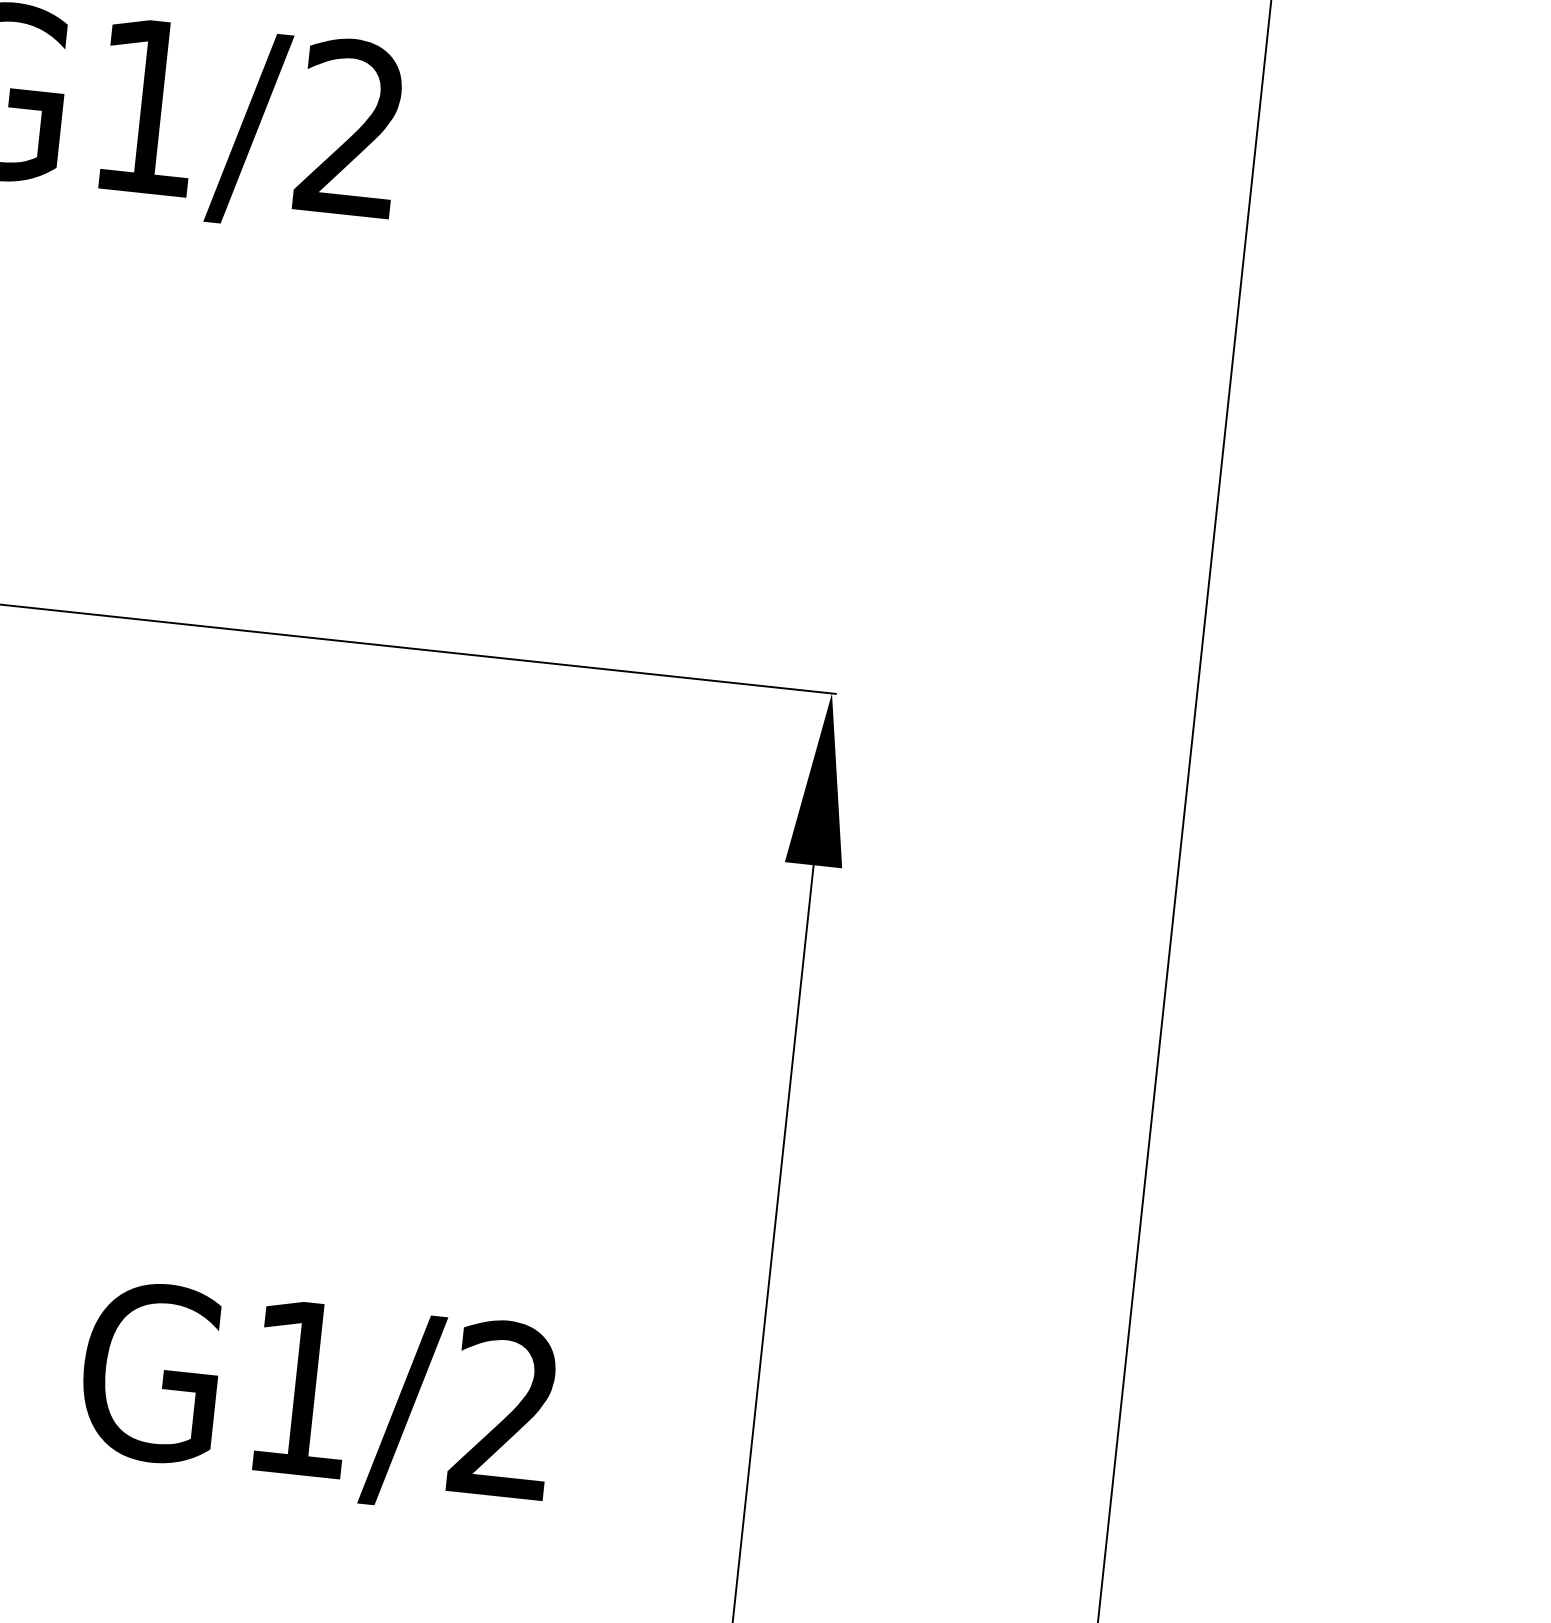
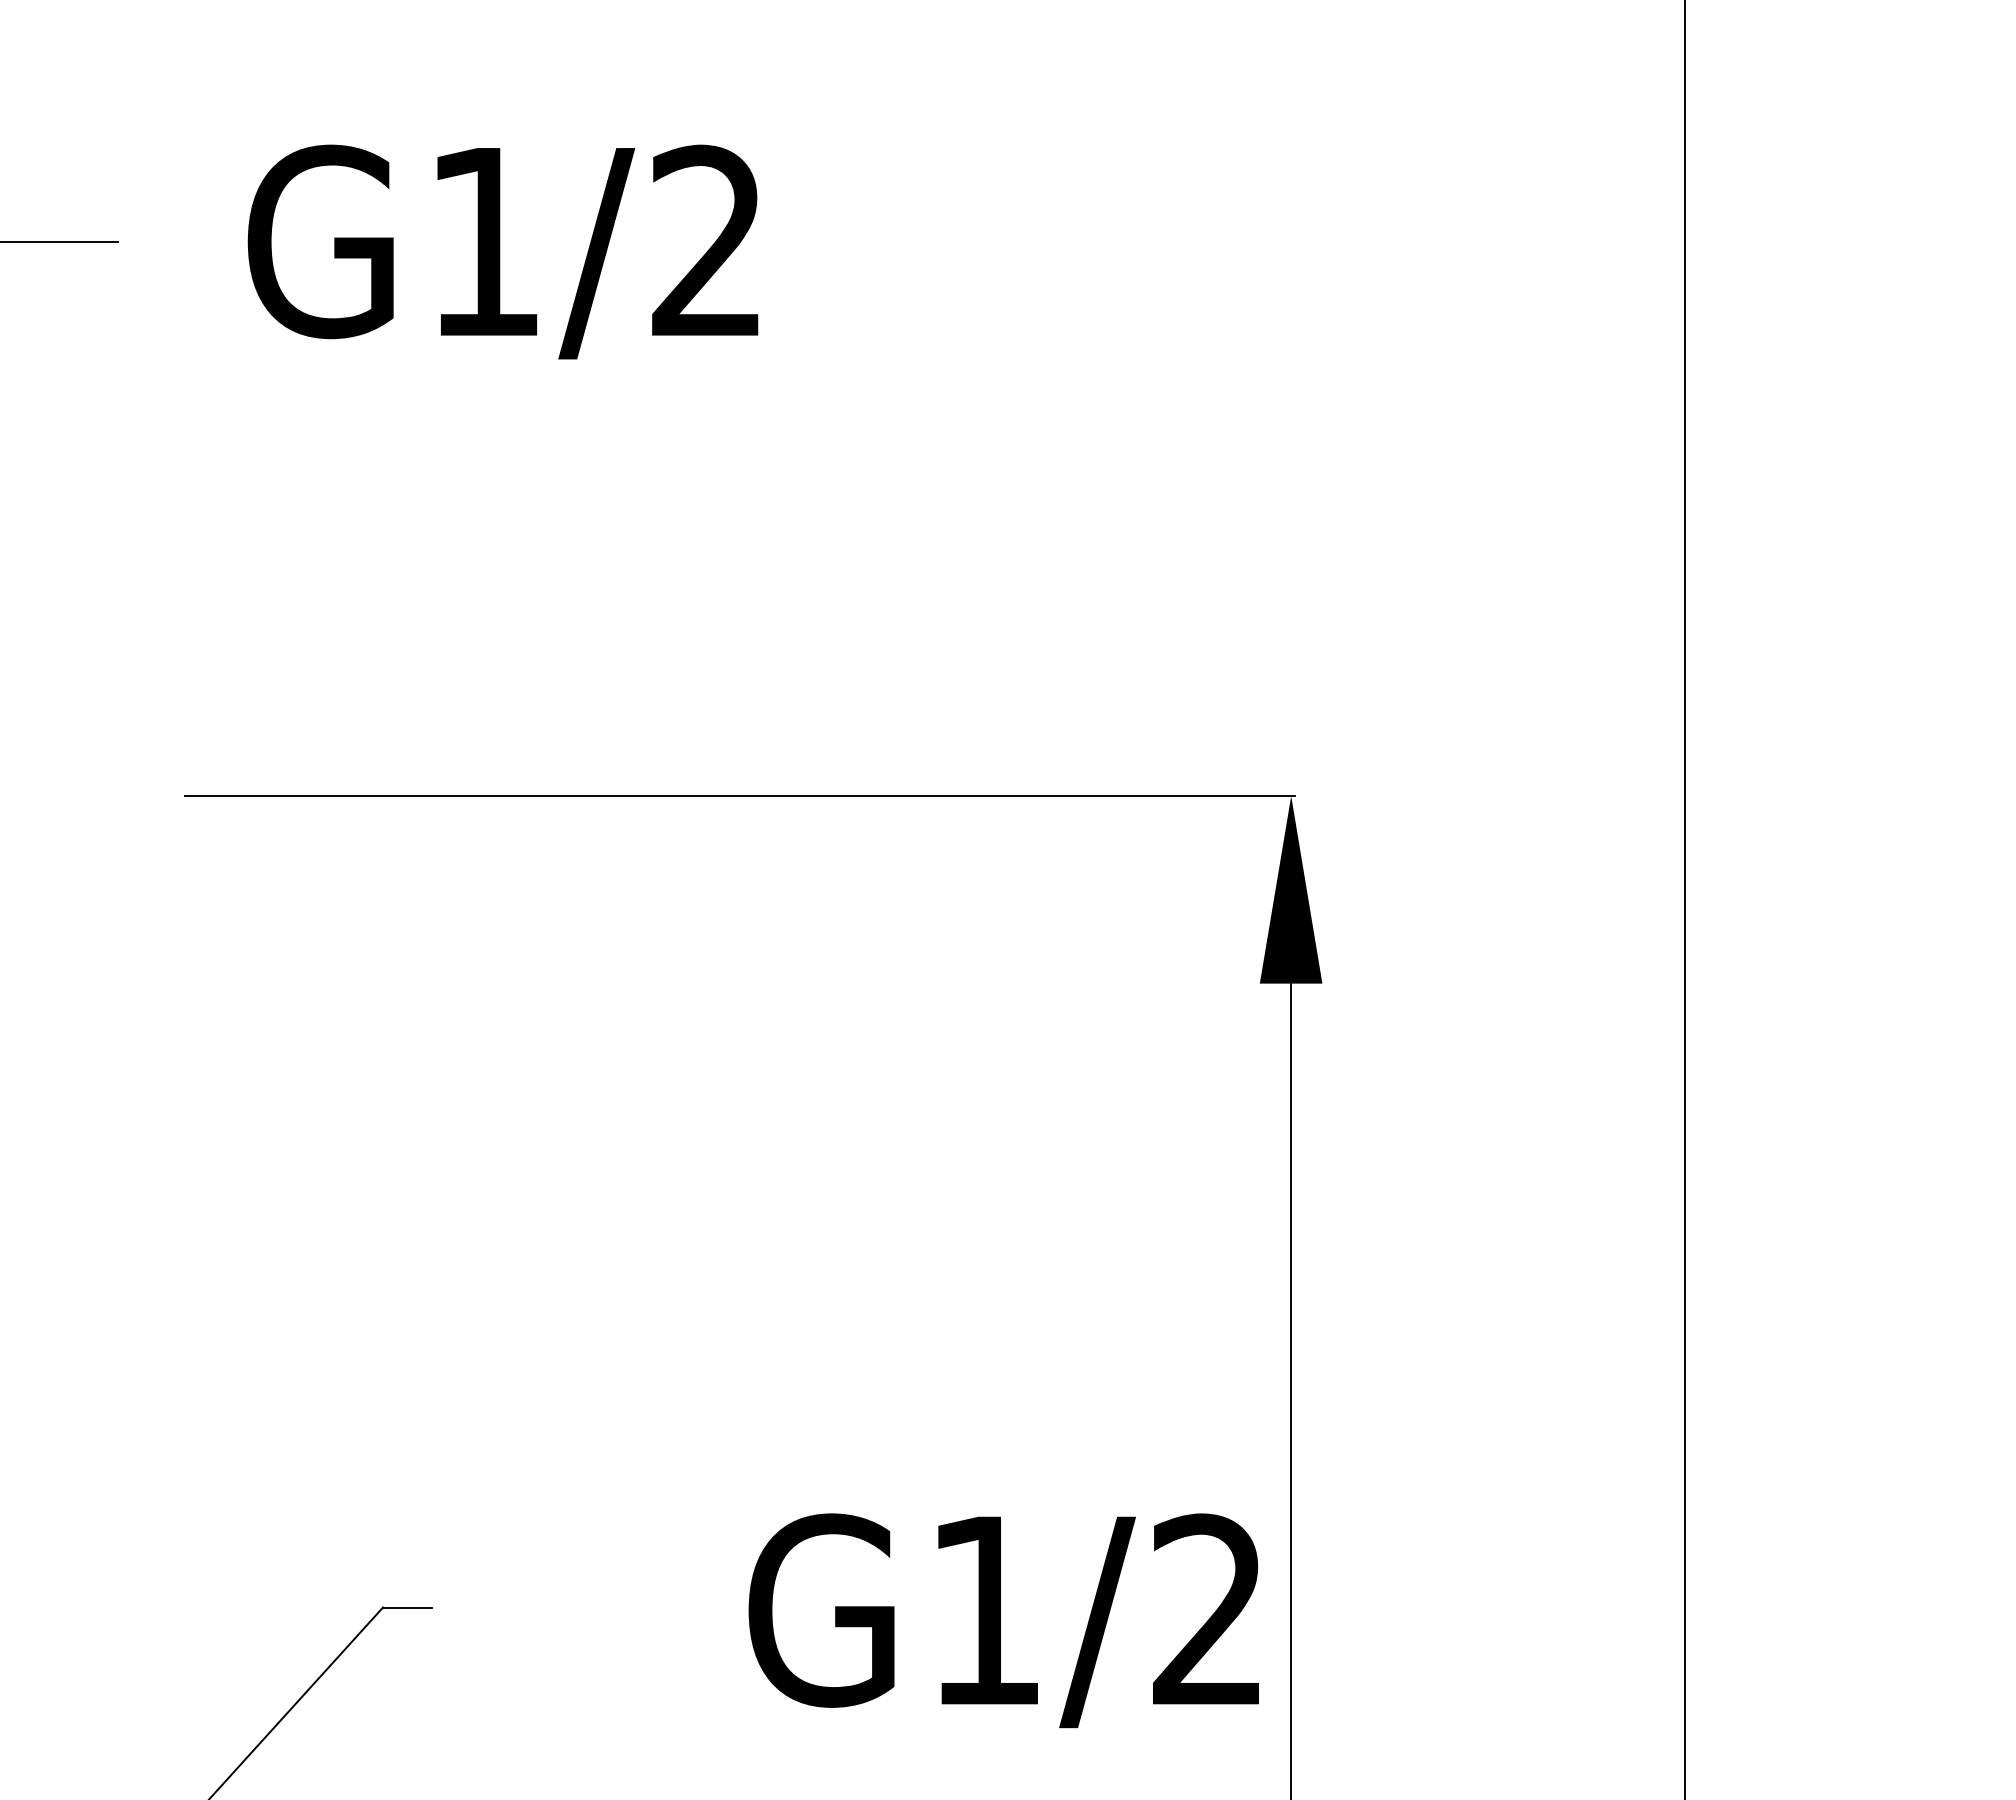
text: (316, 1399) -> (1003, 1620), moved

